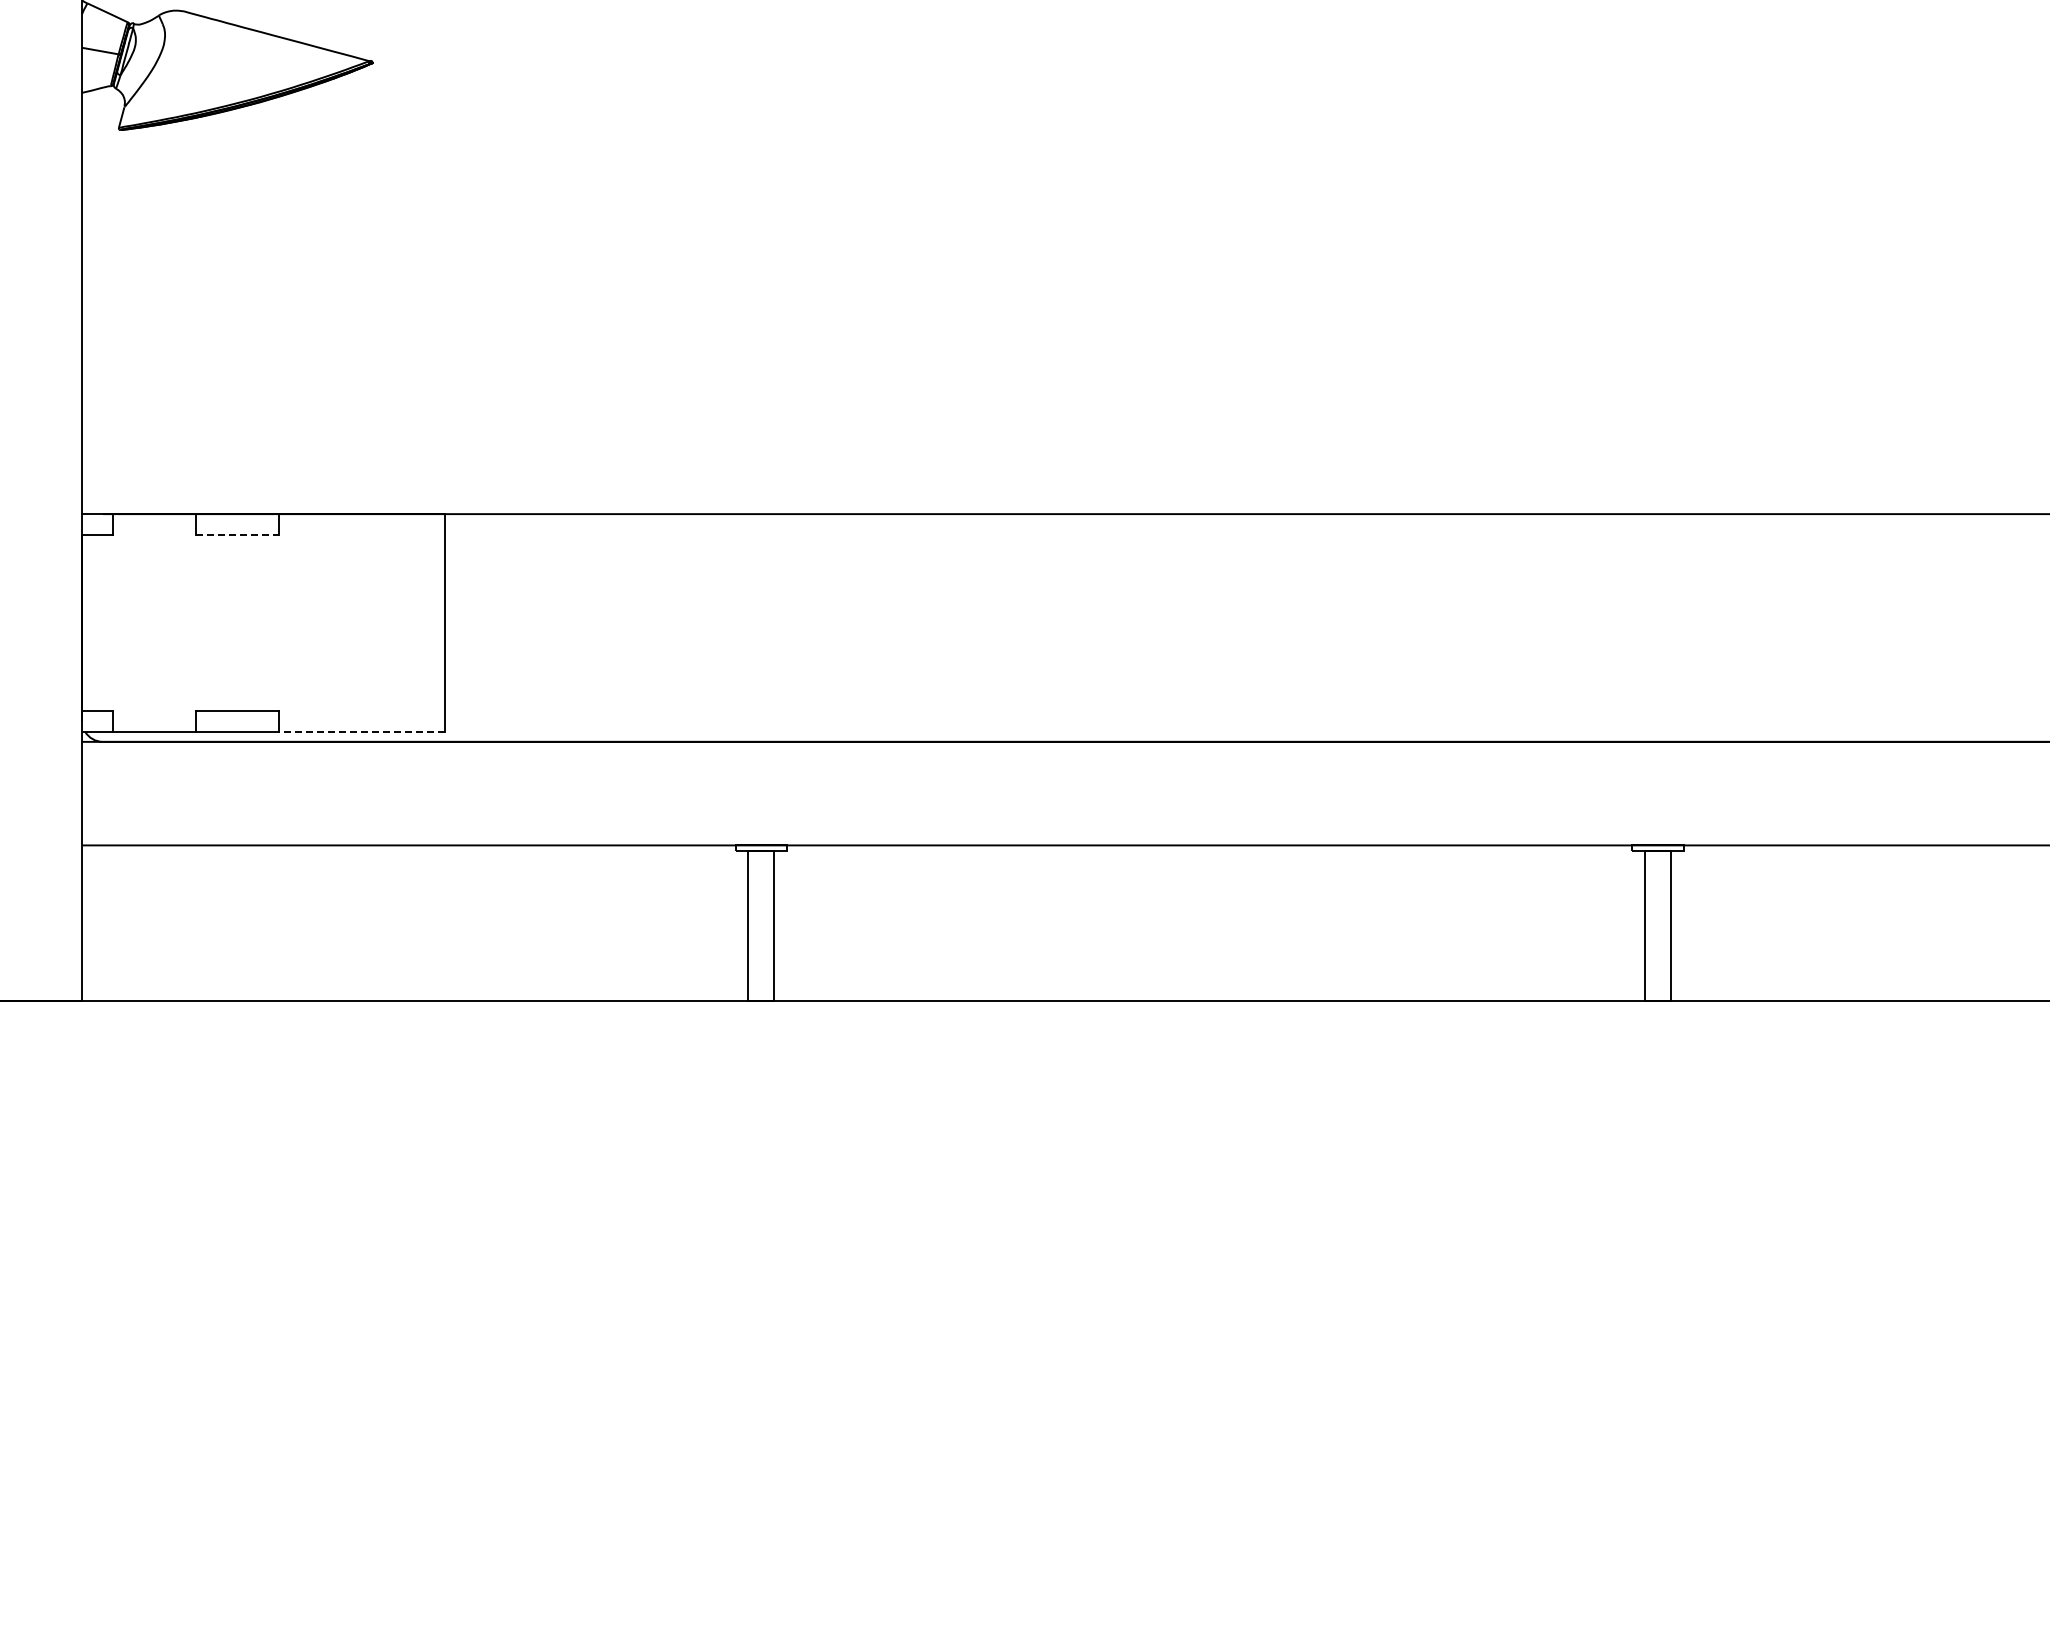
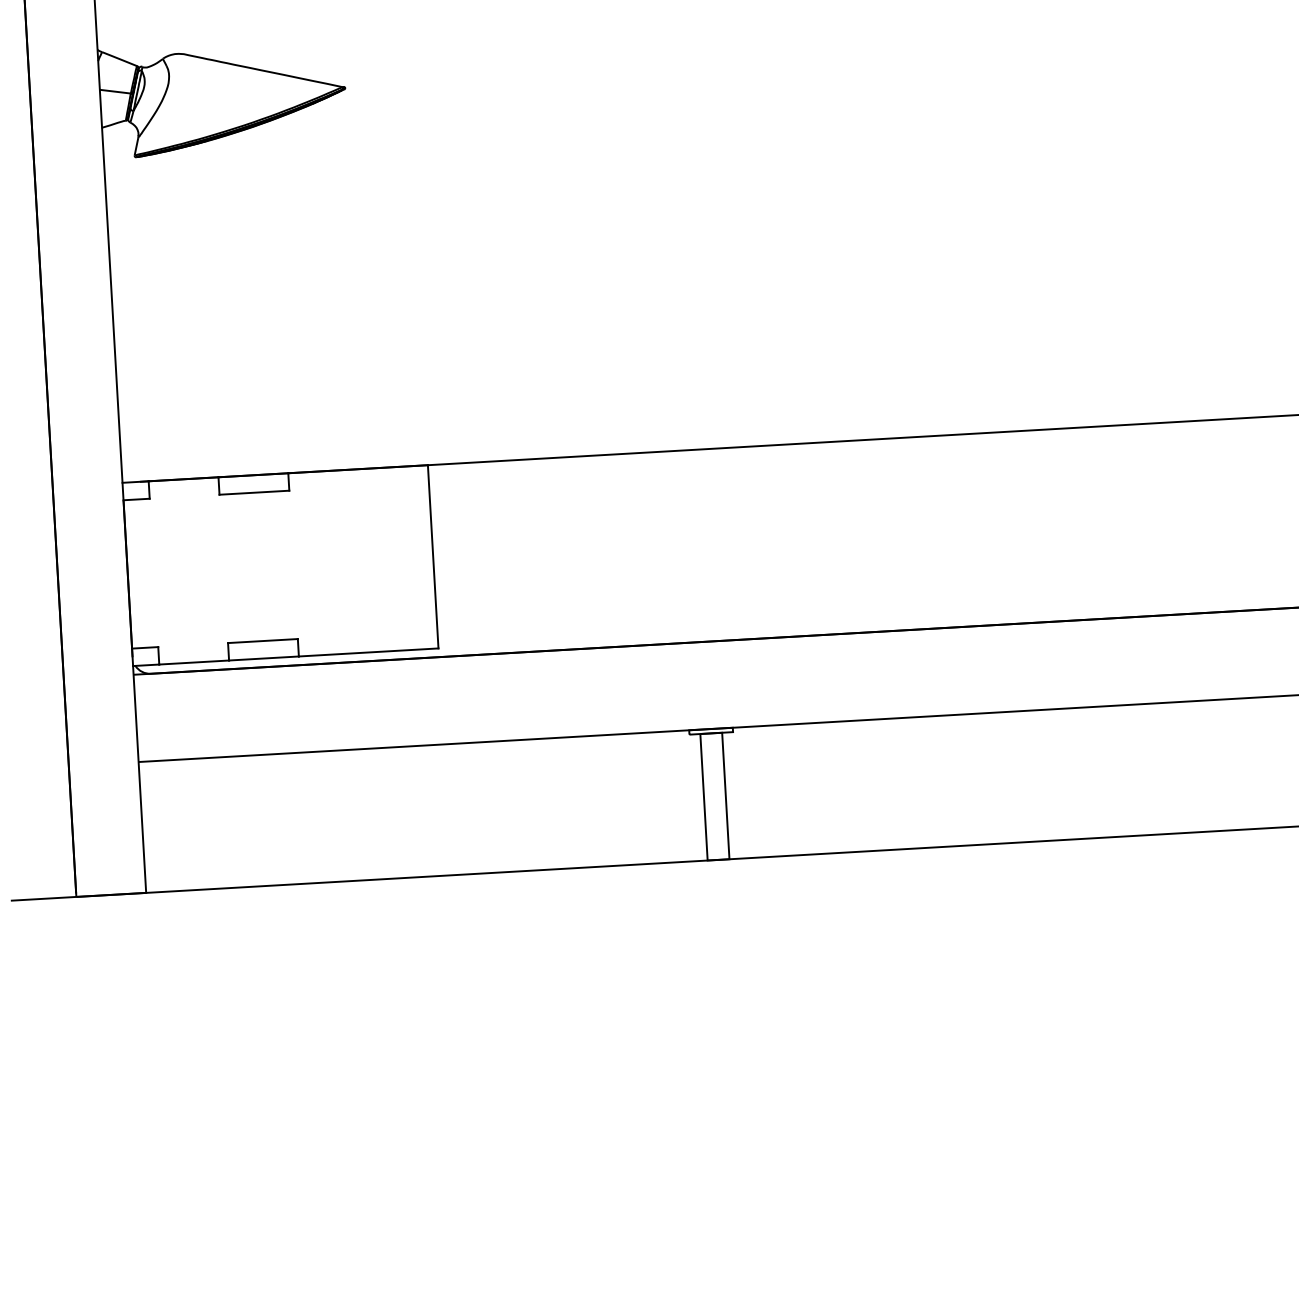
line: (238, 534) -> (255, 492), dashed -> solid
line: (361, 731) -> (368, 652), dashed -> solid

